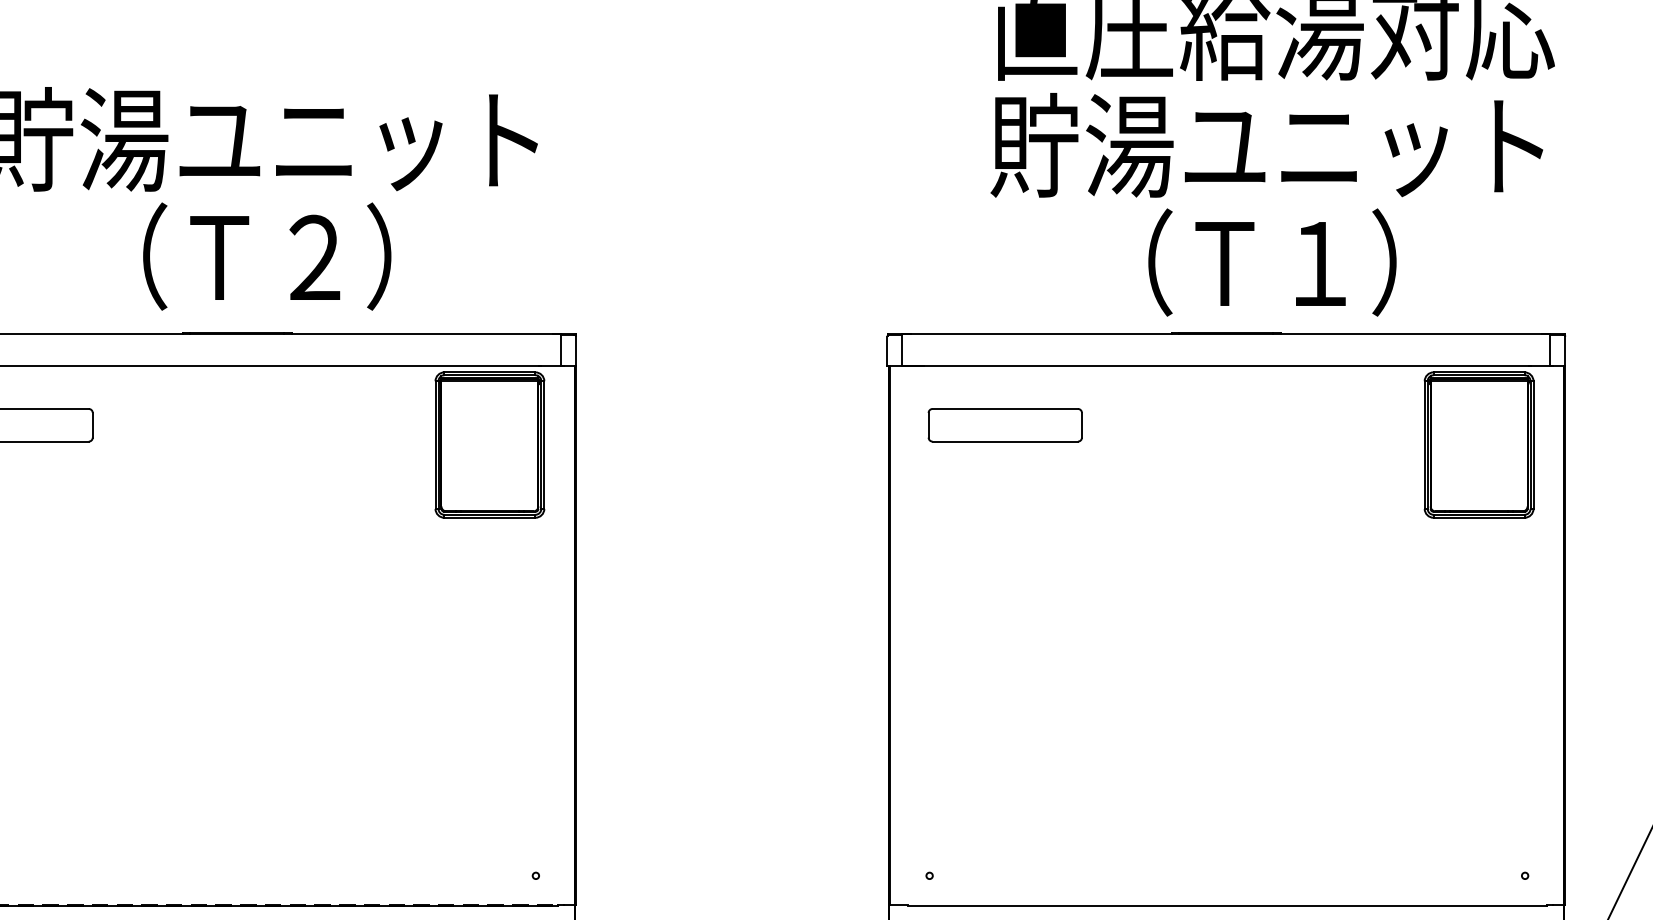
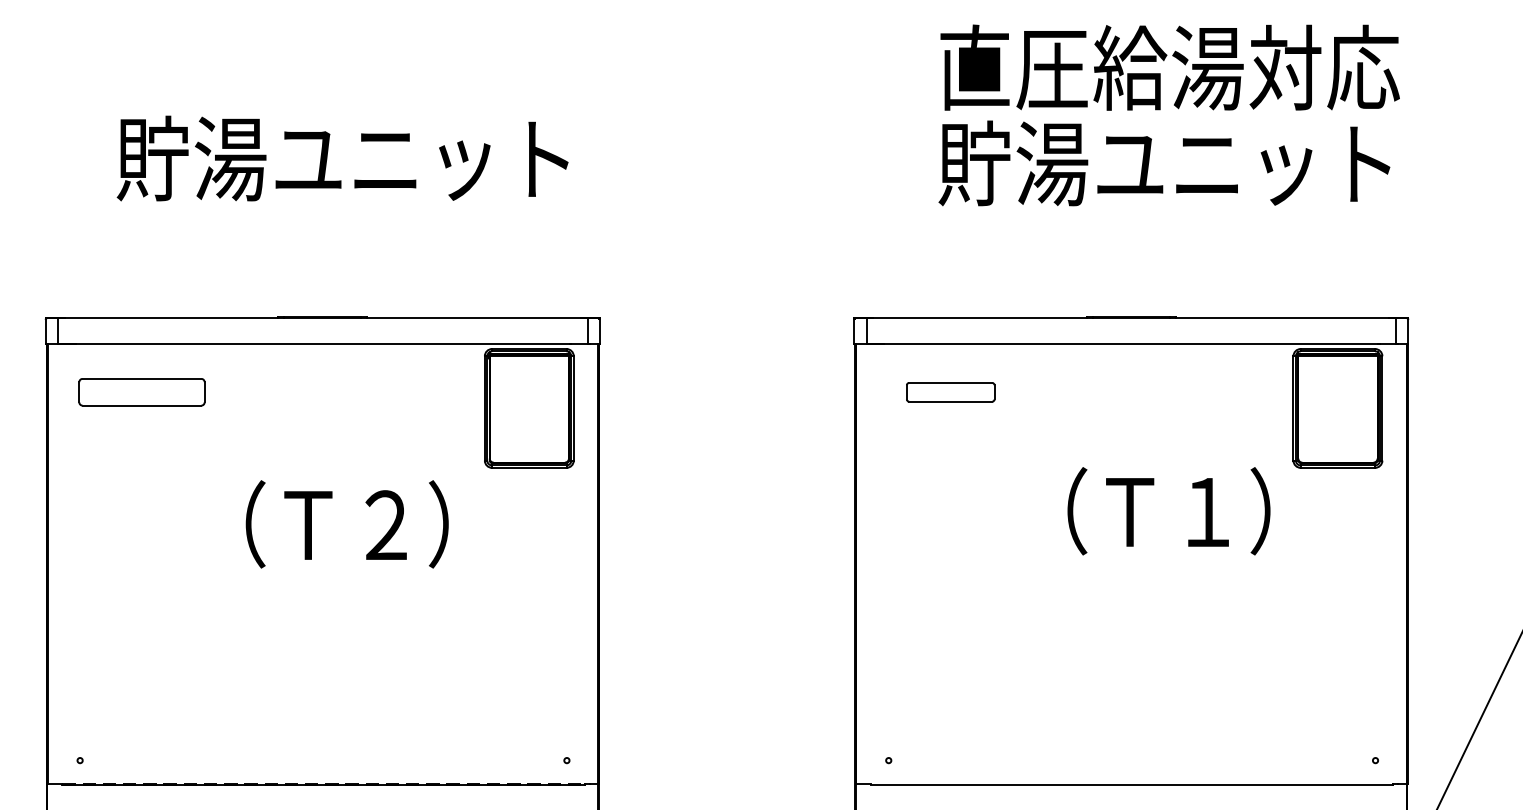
text: (266, 256) -> (346, 524), moved
text: (1271, 262) -> (1168, 511), moved
part: (1005, 425) -> (950, 392), size x0.7

